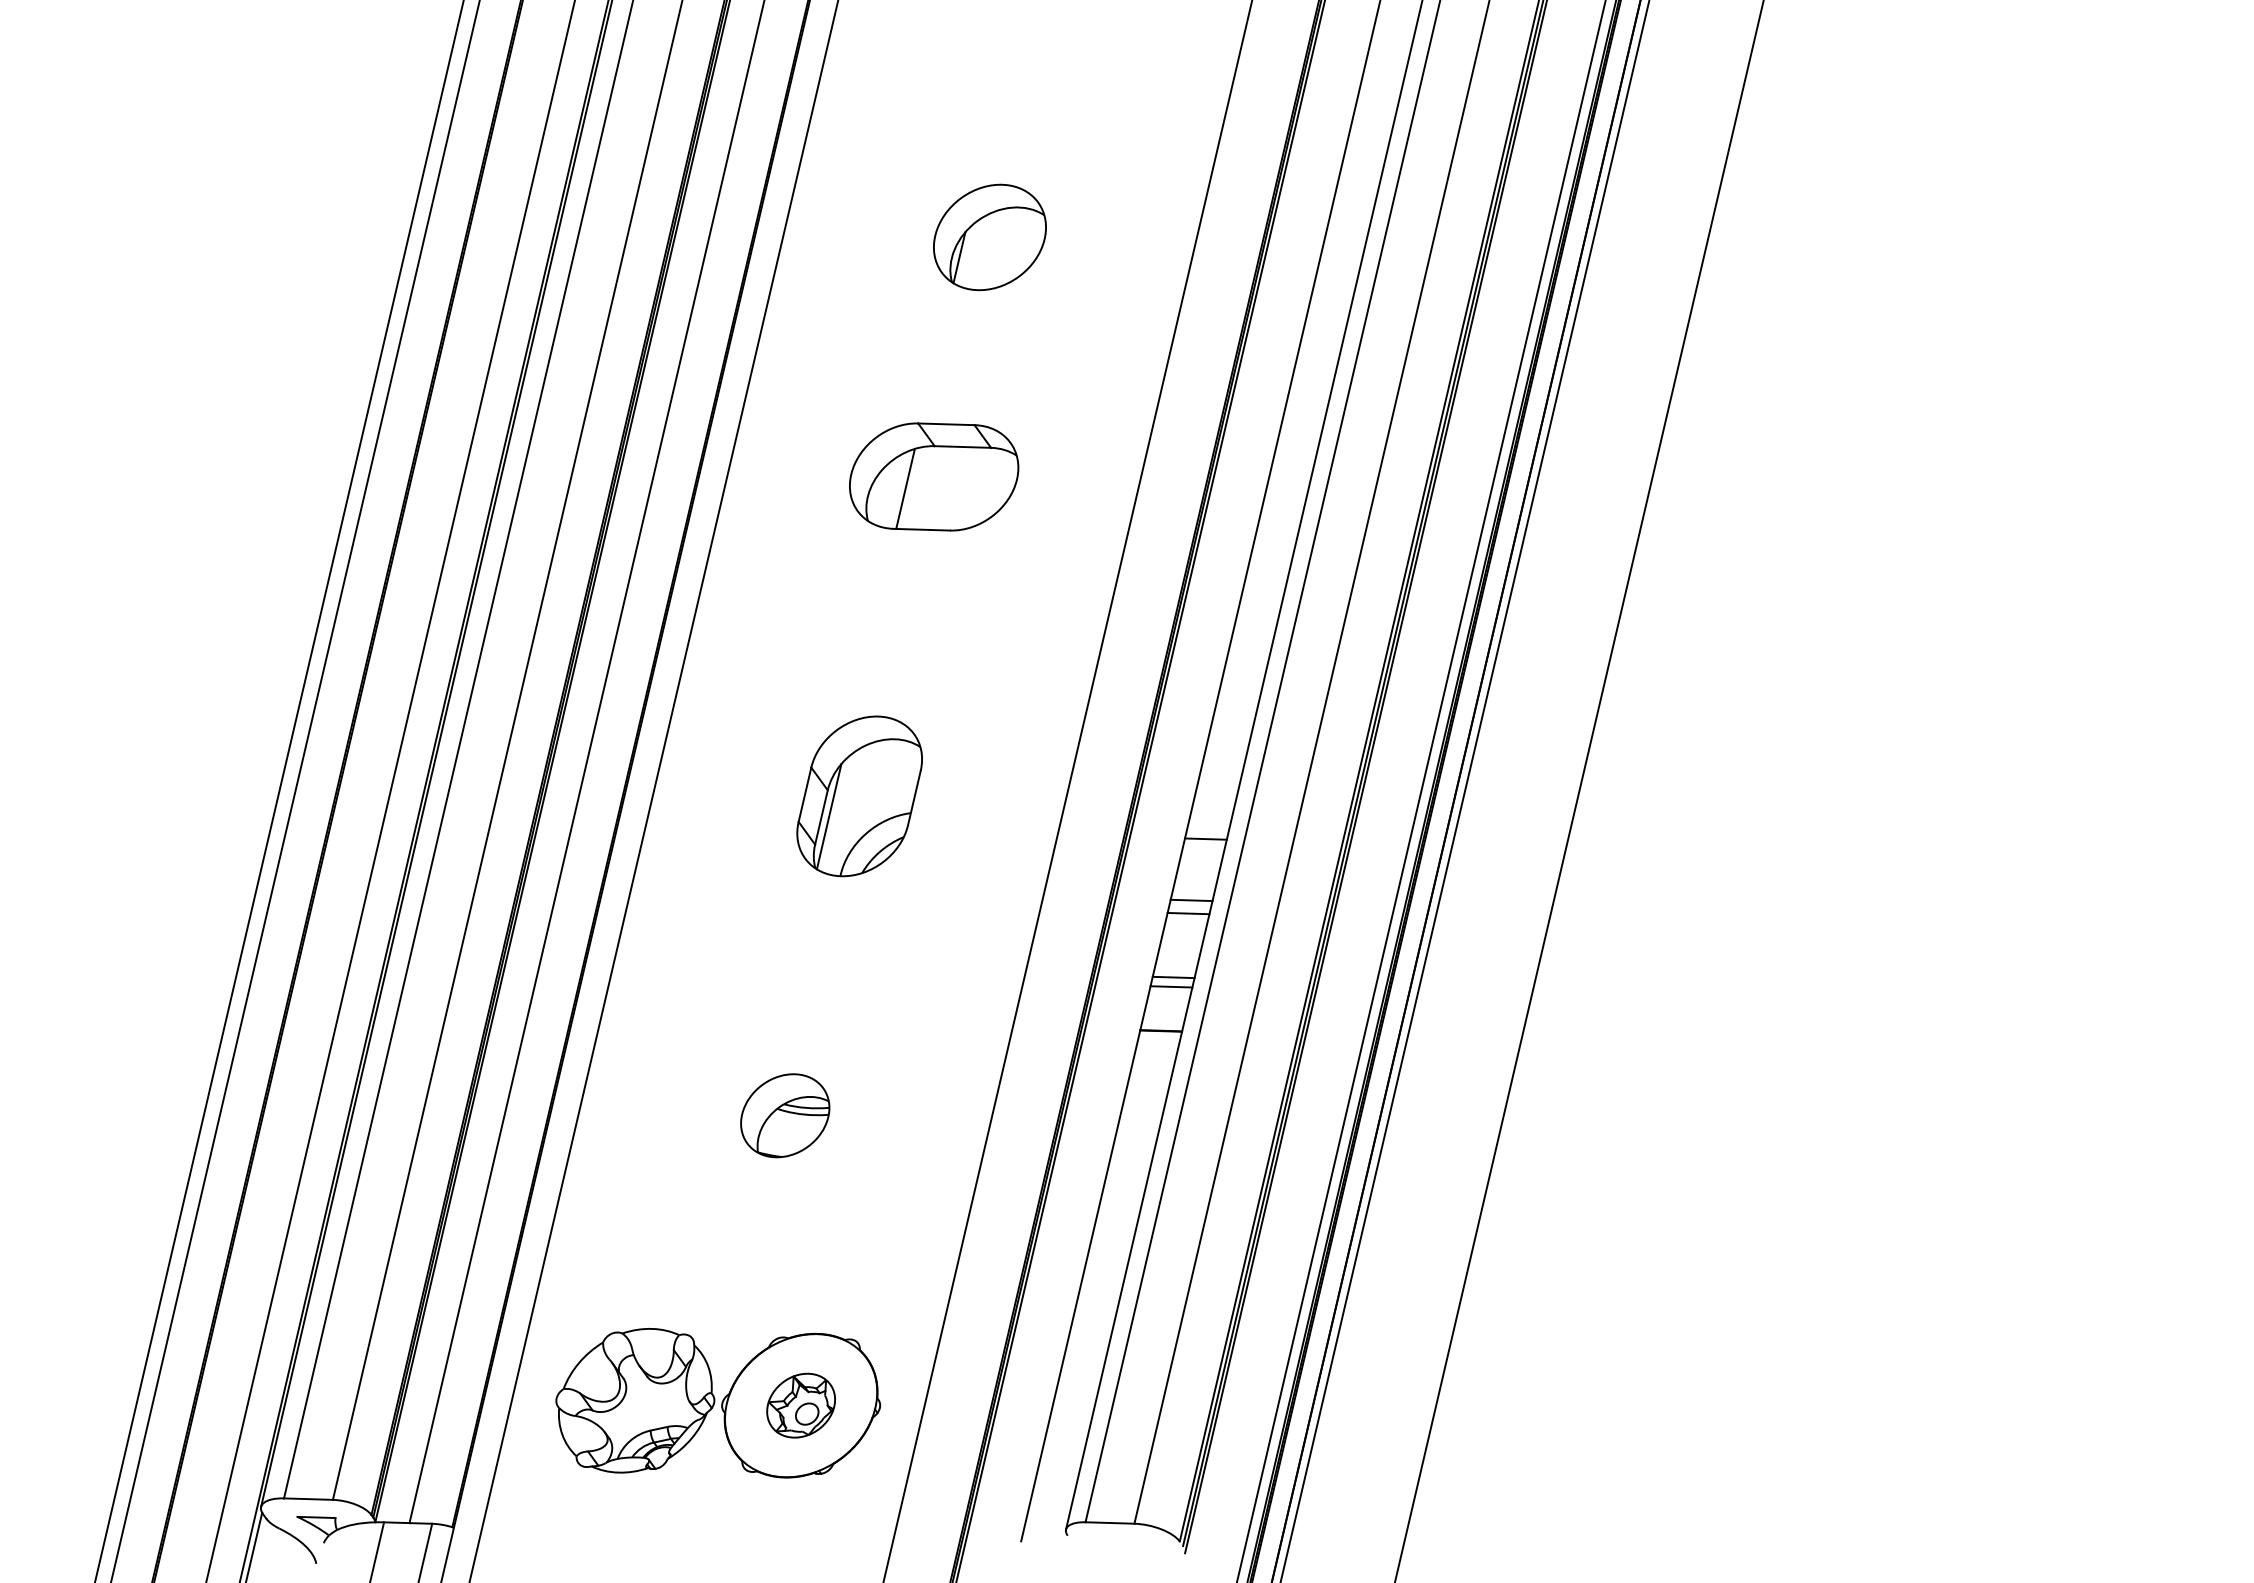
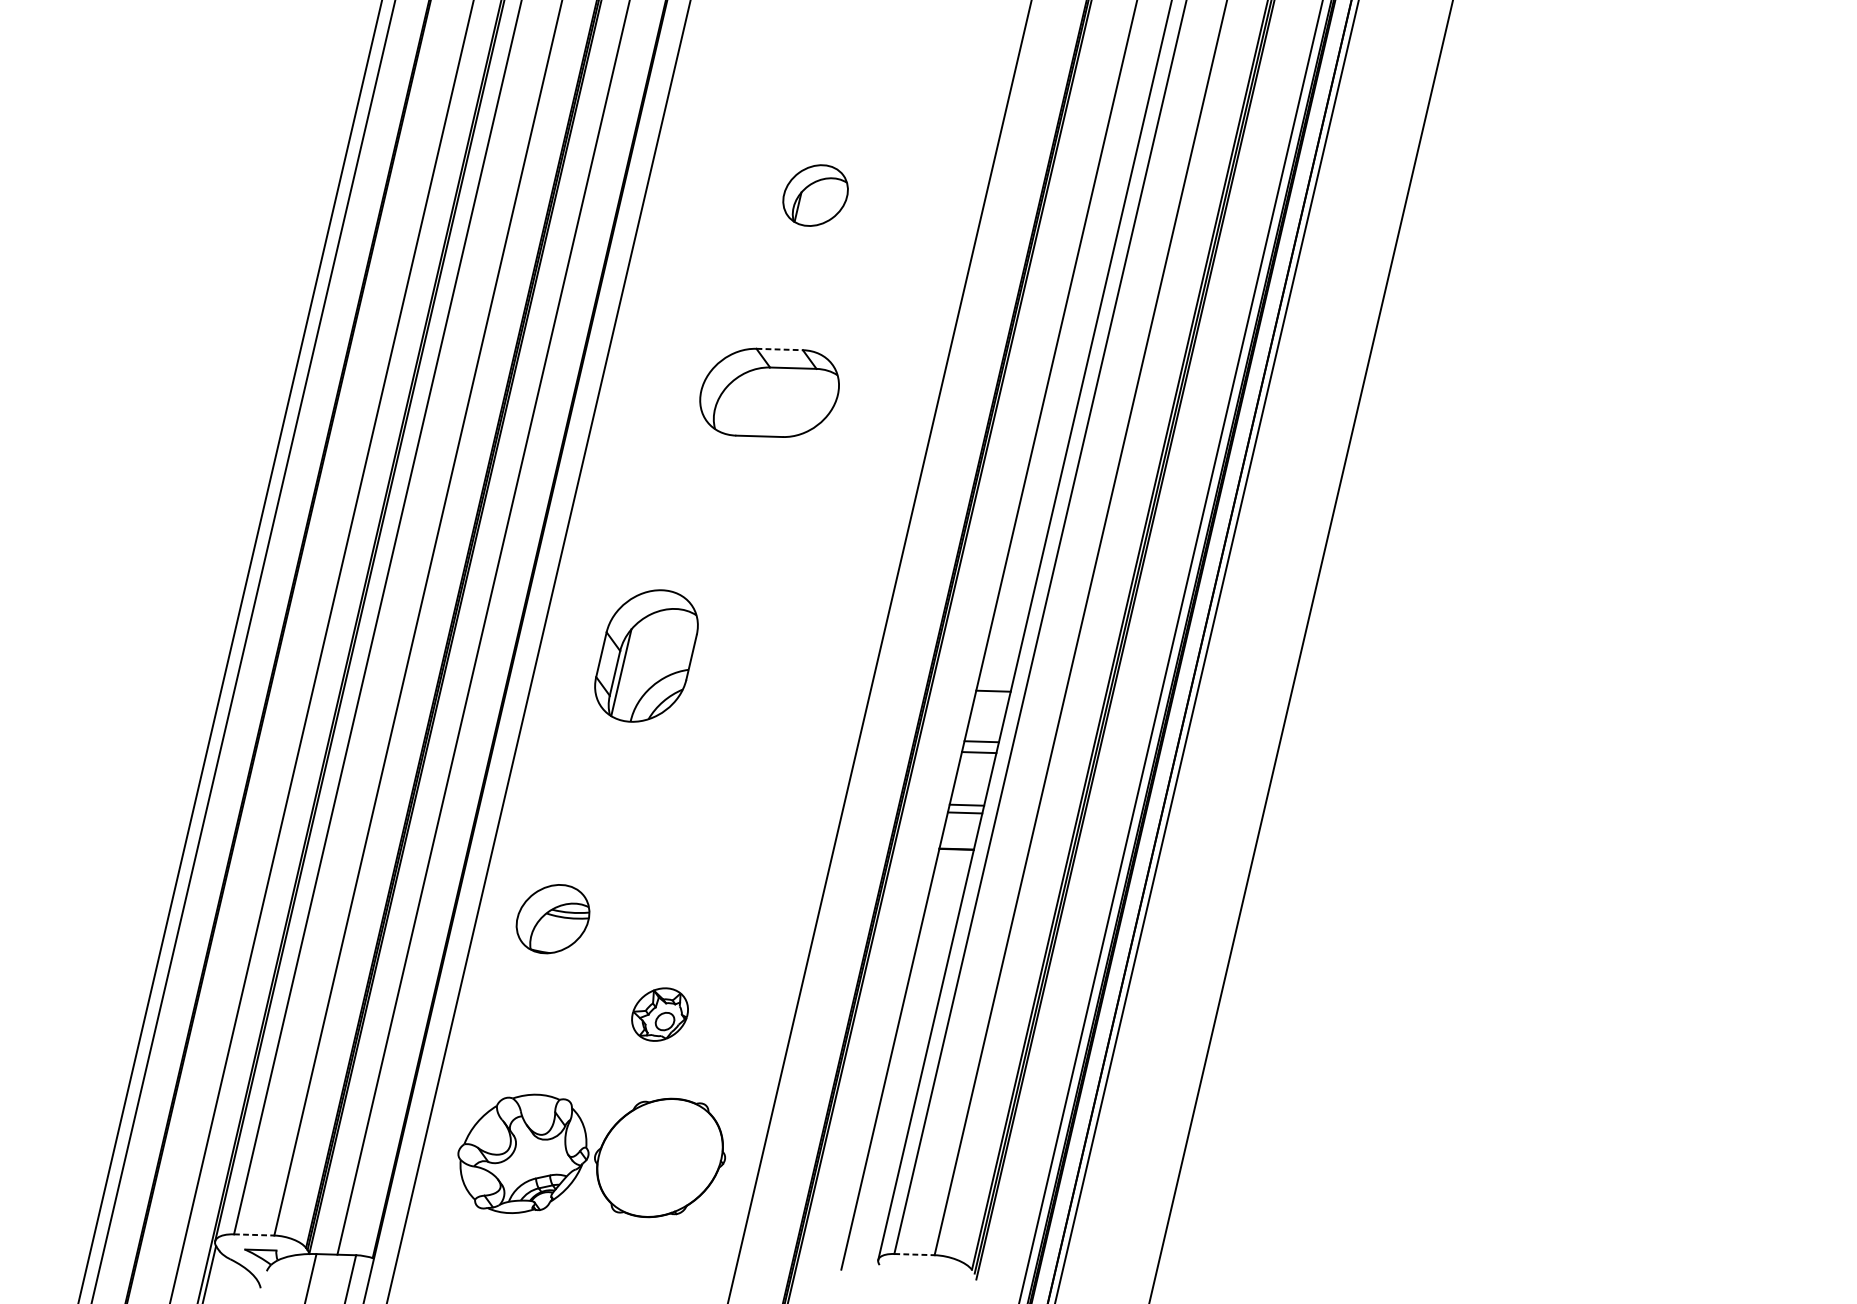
part: (989, 237) -> (815, 195), size x0.7
line: (946, 424) -> (779, 349), solid -> dashed
line: (905, 488) -> (746, 402), removed
part: (859, 796) -> (646, 656), moved
part: (785, 1115) -> (553, 918), moved
part: (800, 1405) -> (659, 1014), moved
line: (308, 1499) -> (254, 1235), solid -> dashed
line: (1110, 1523) -> (914, 1255), solid -> dashed

